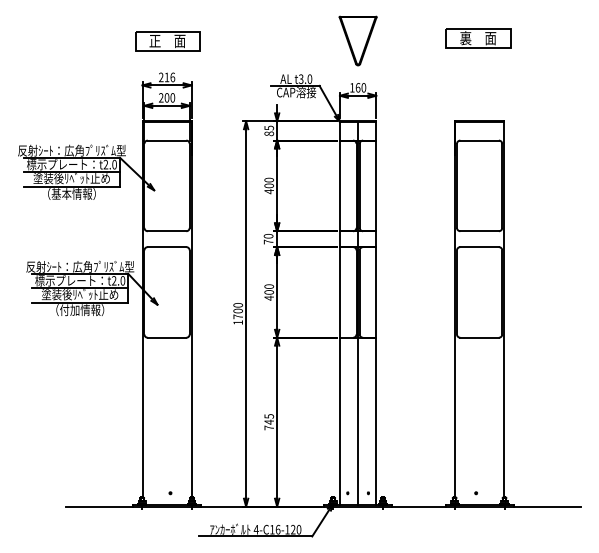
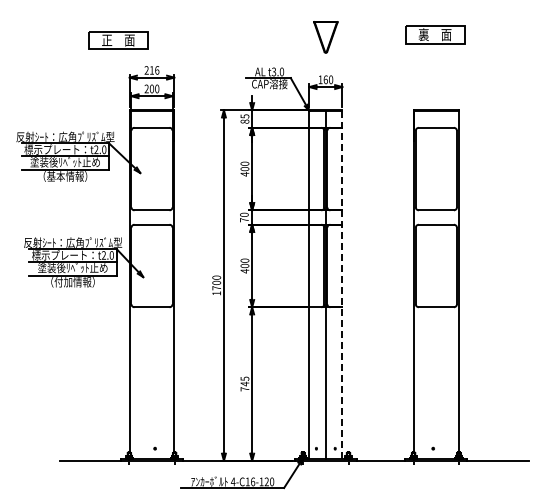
part: (167, 41) -> (118, 40), moved
part: (357, 41) -> (325, 37), size x0.7
line: (376, 312) -> (342, 284), solid -> dashed

